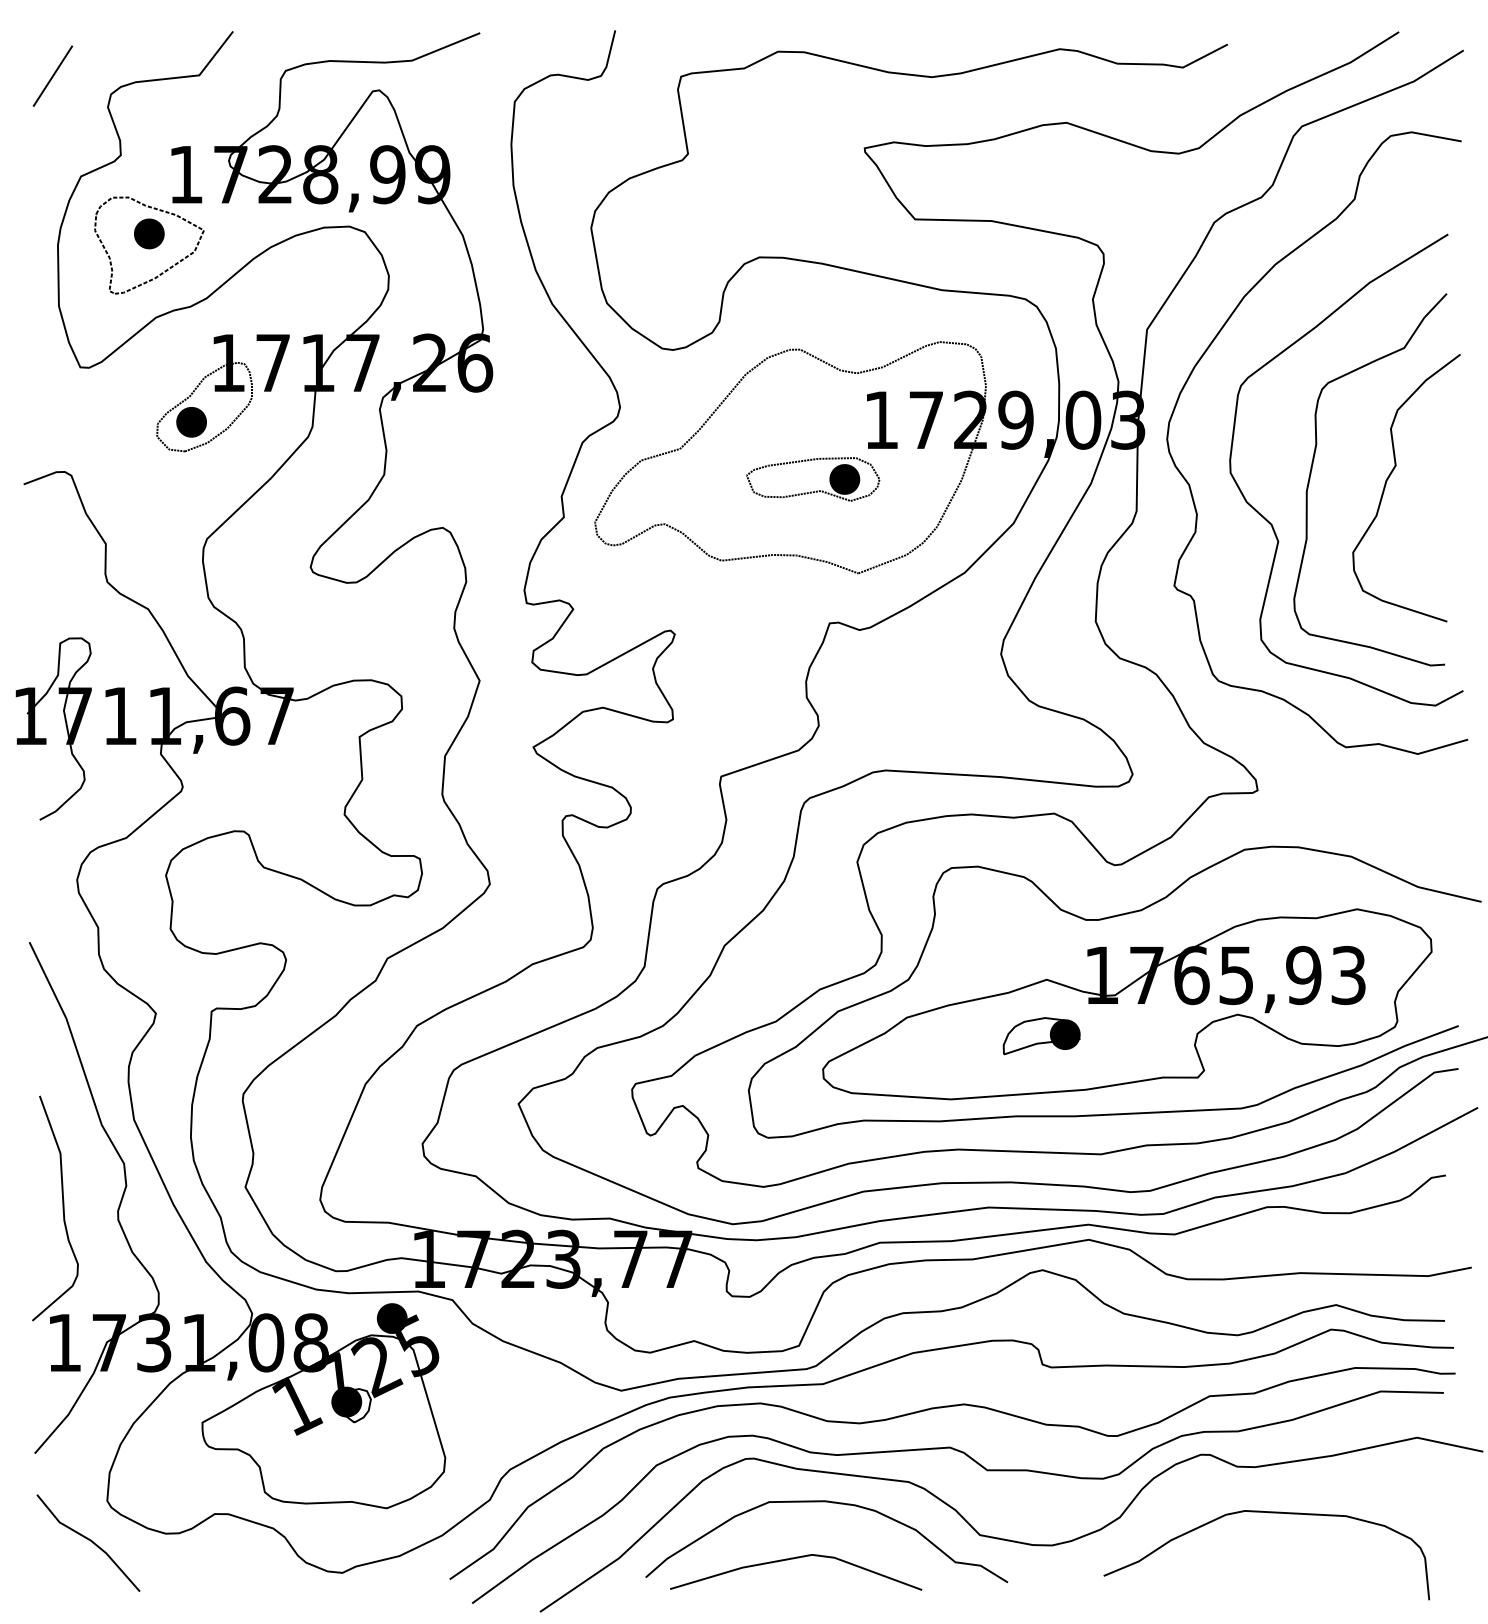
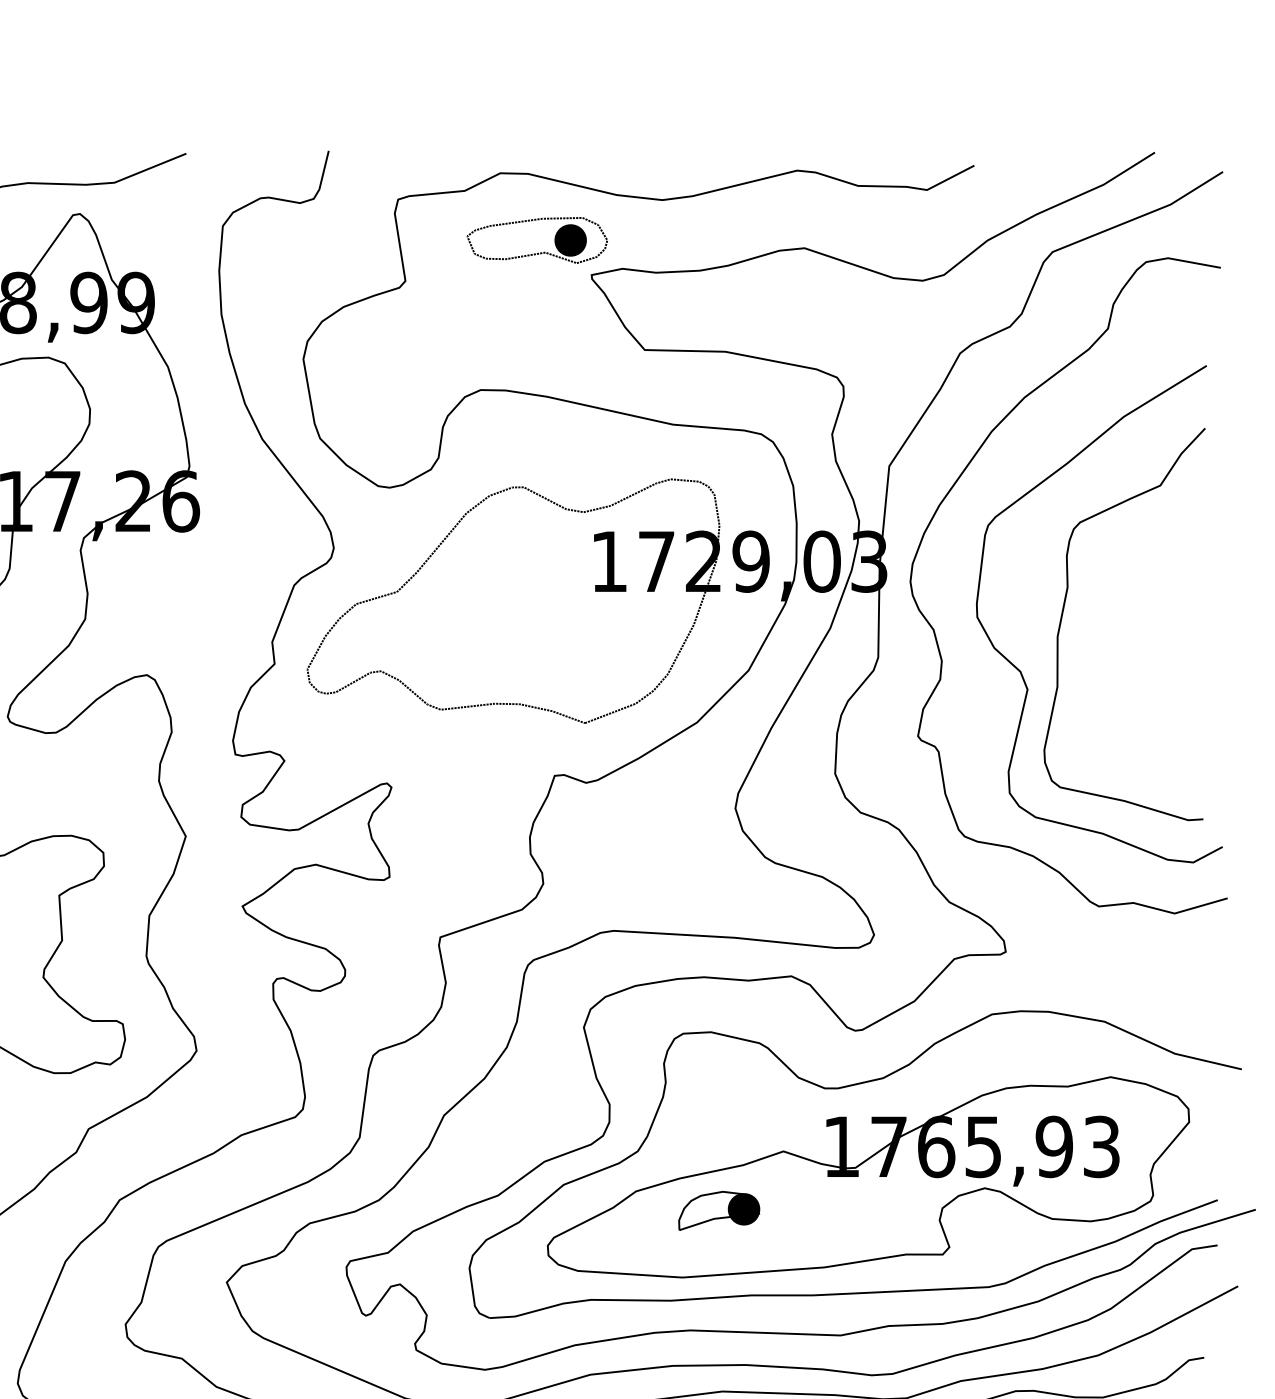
part: (1390, 476) -> (1145, 621), removed
part: (816, 490) -> (540, 252), moved
part: (1041, 1036) -> (718, 1211), moved

